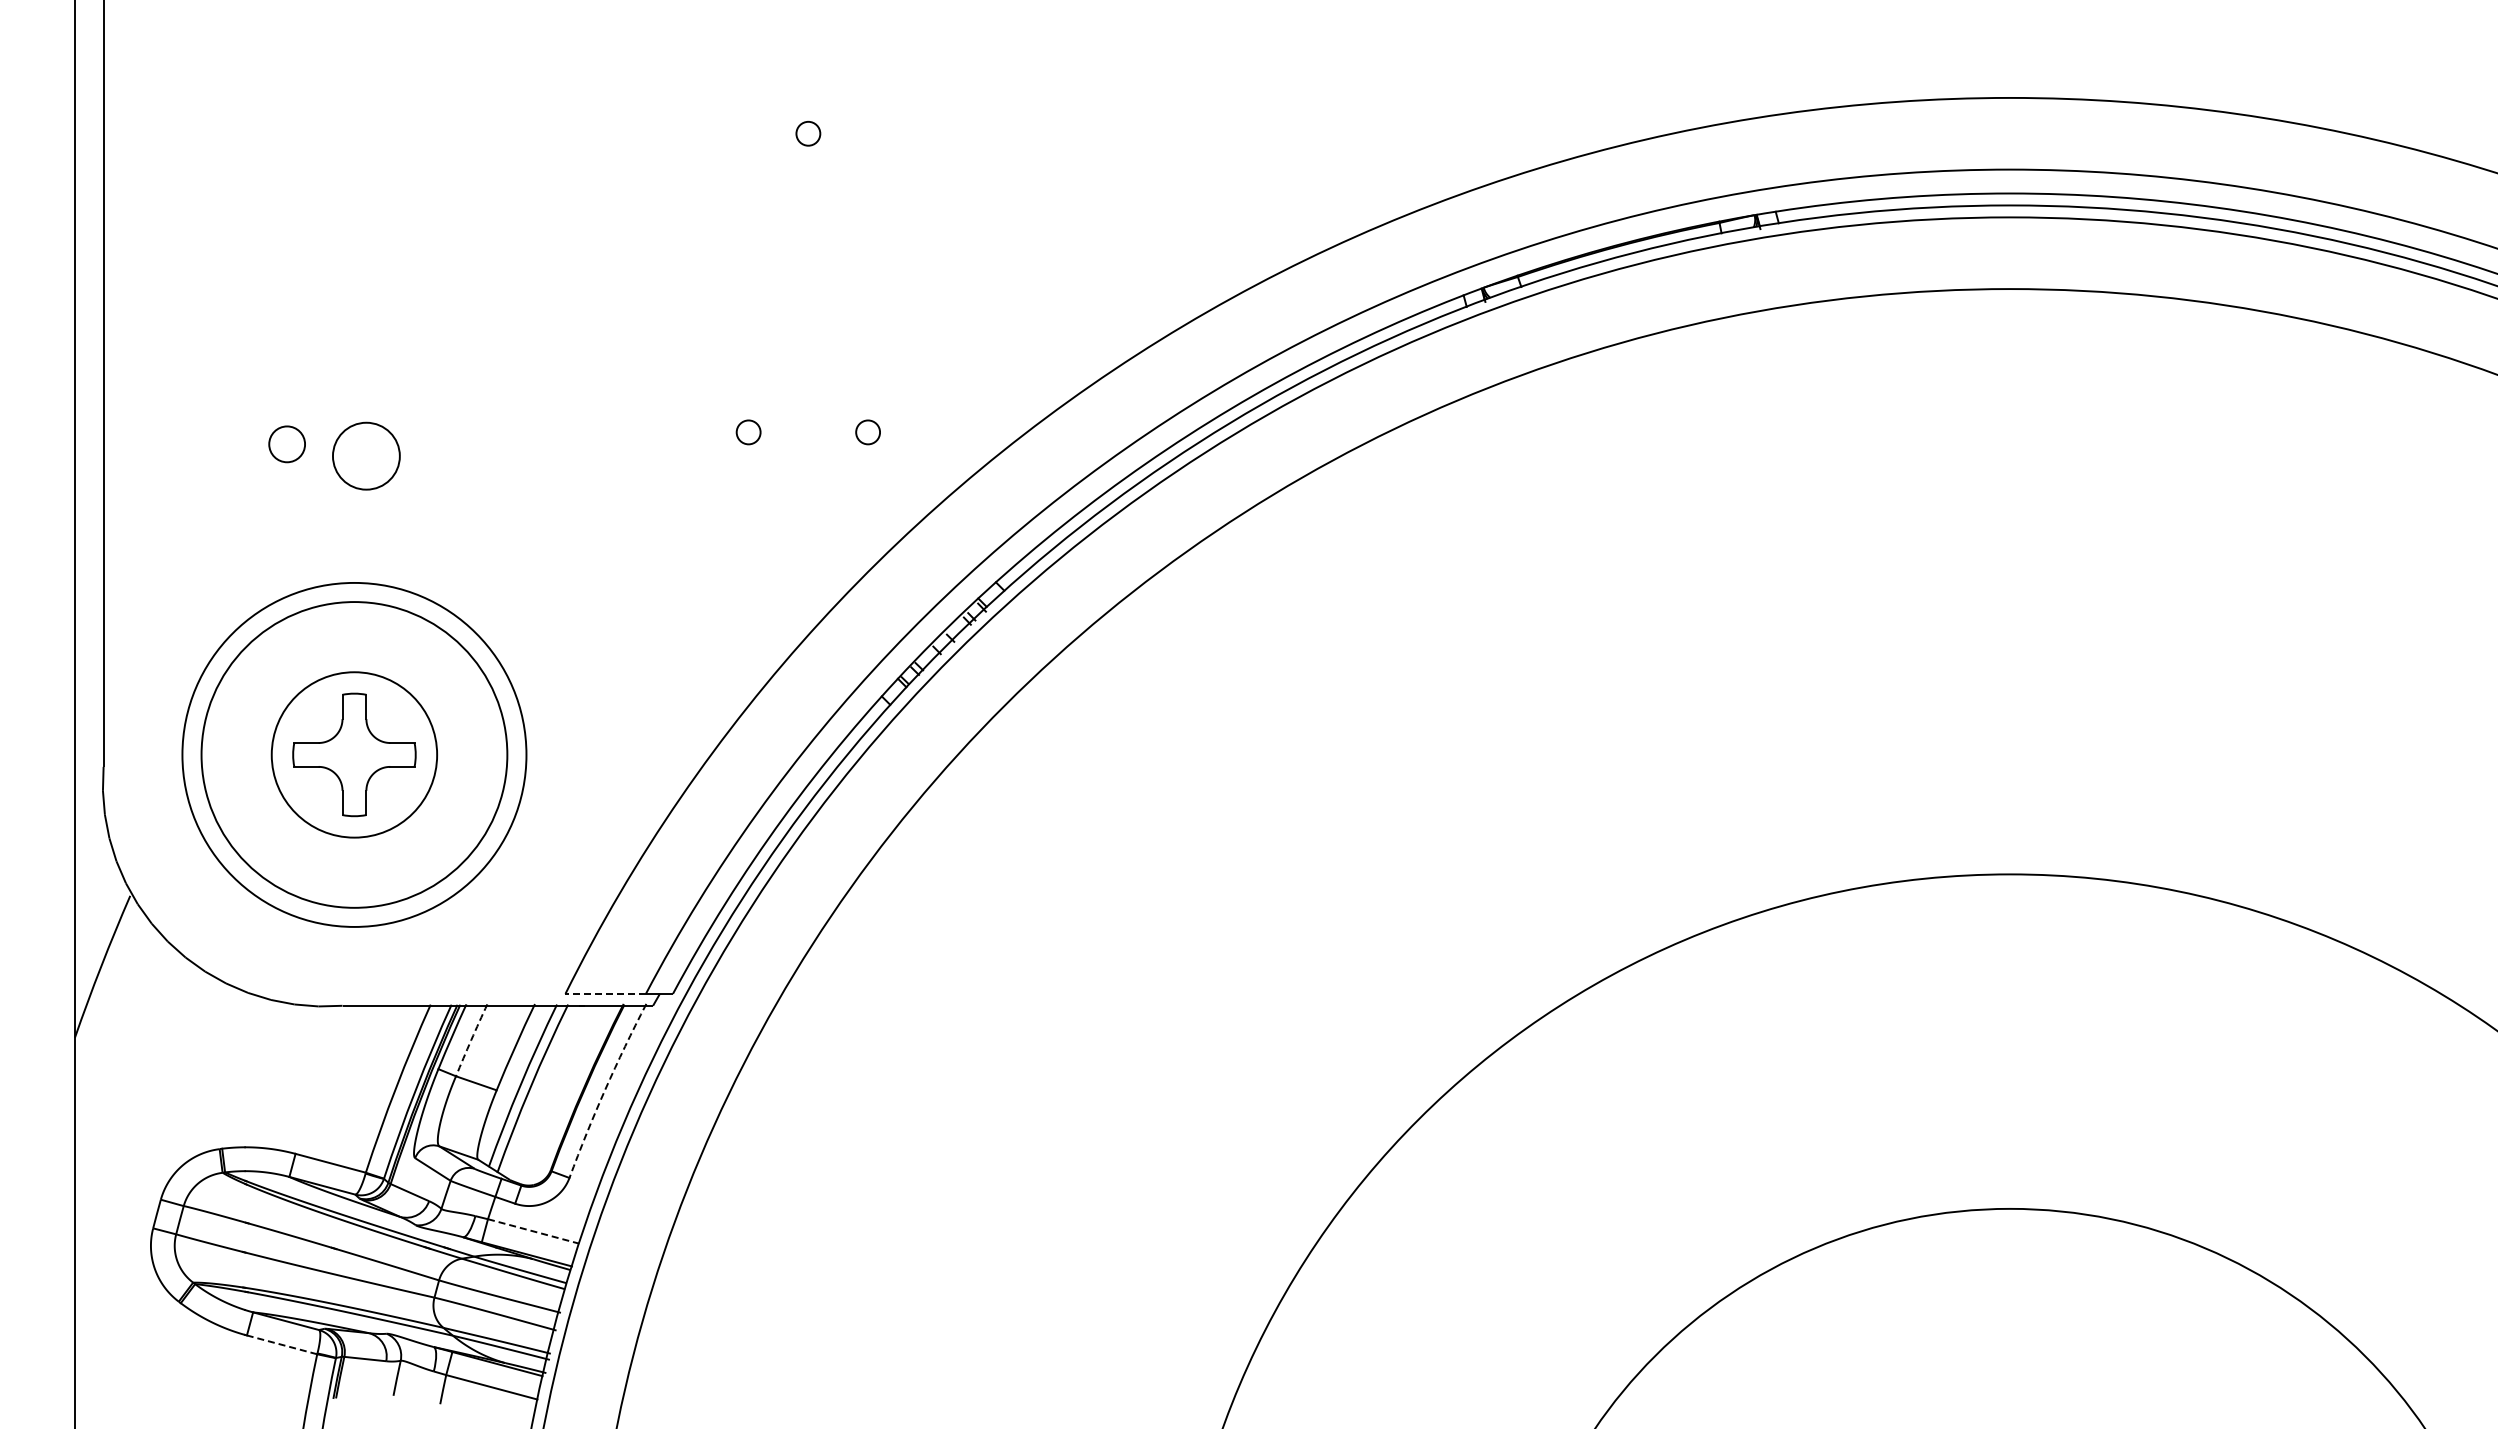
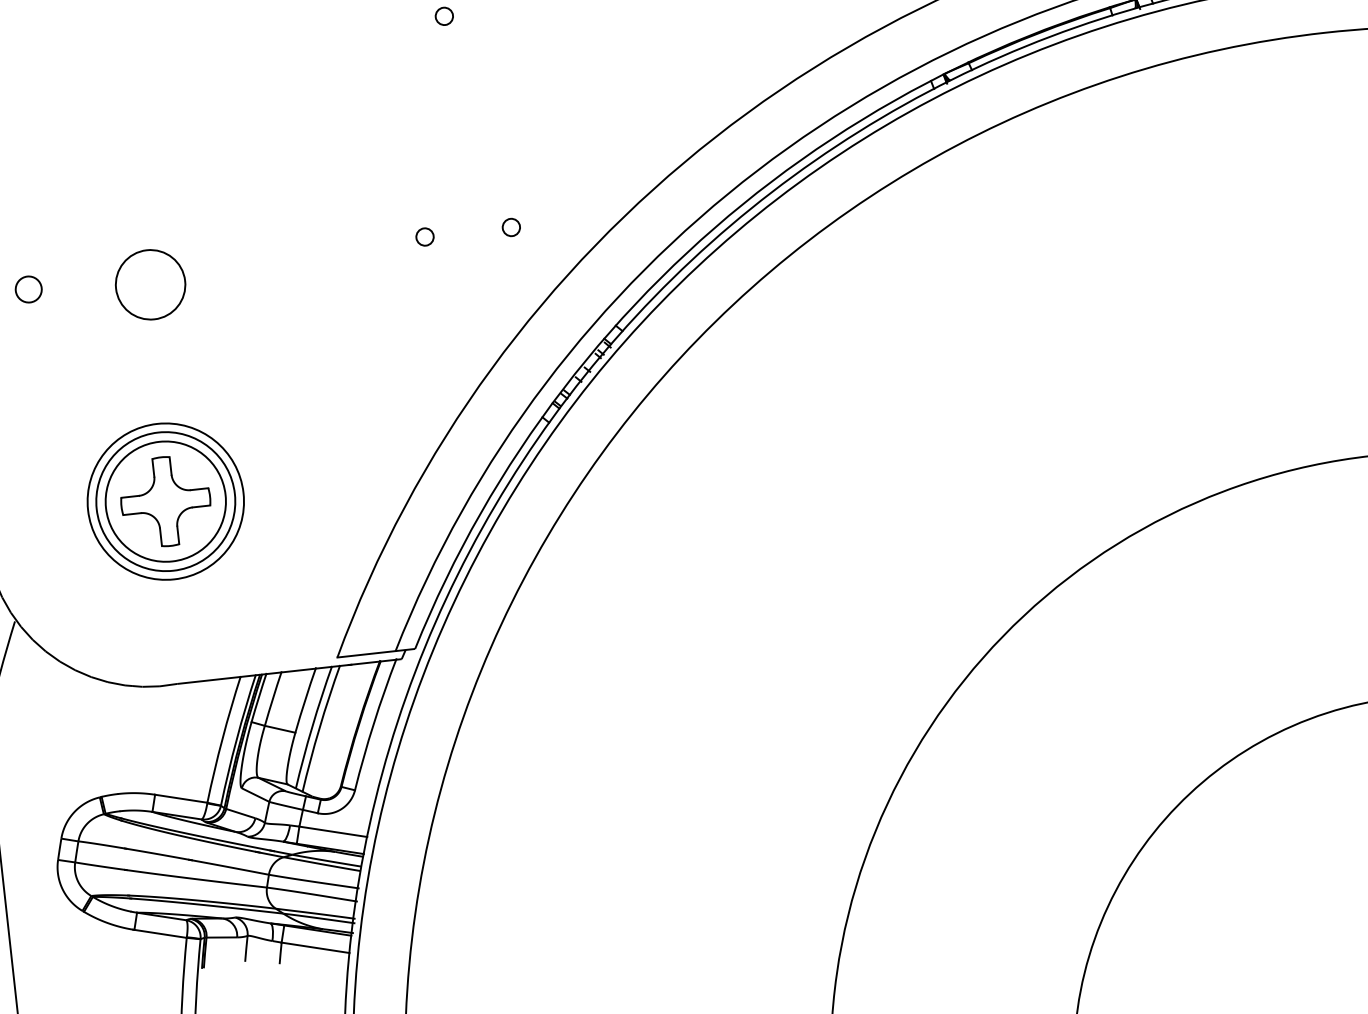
circle: (286, 444) -> (28, 289), moved
circle: (366, 455) -> (150, 284), size x1.43
circle: (353, 754) -> (165, 501), size x0.62
circle: (354, 754) -> (165, 501), size x0.62
line: (605, 993) -> (366, 654), dashed -> solid
arc: (471, 1040) -> (273, 698), dashed -> solid
arc: (605, 1089) -> (374, 723), dashed -> solid
line: (534, 1231) -> (334, 831), dashed -> solid
line: (281, 1344) -> (160, 933), dashed -> solid

